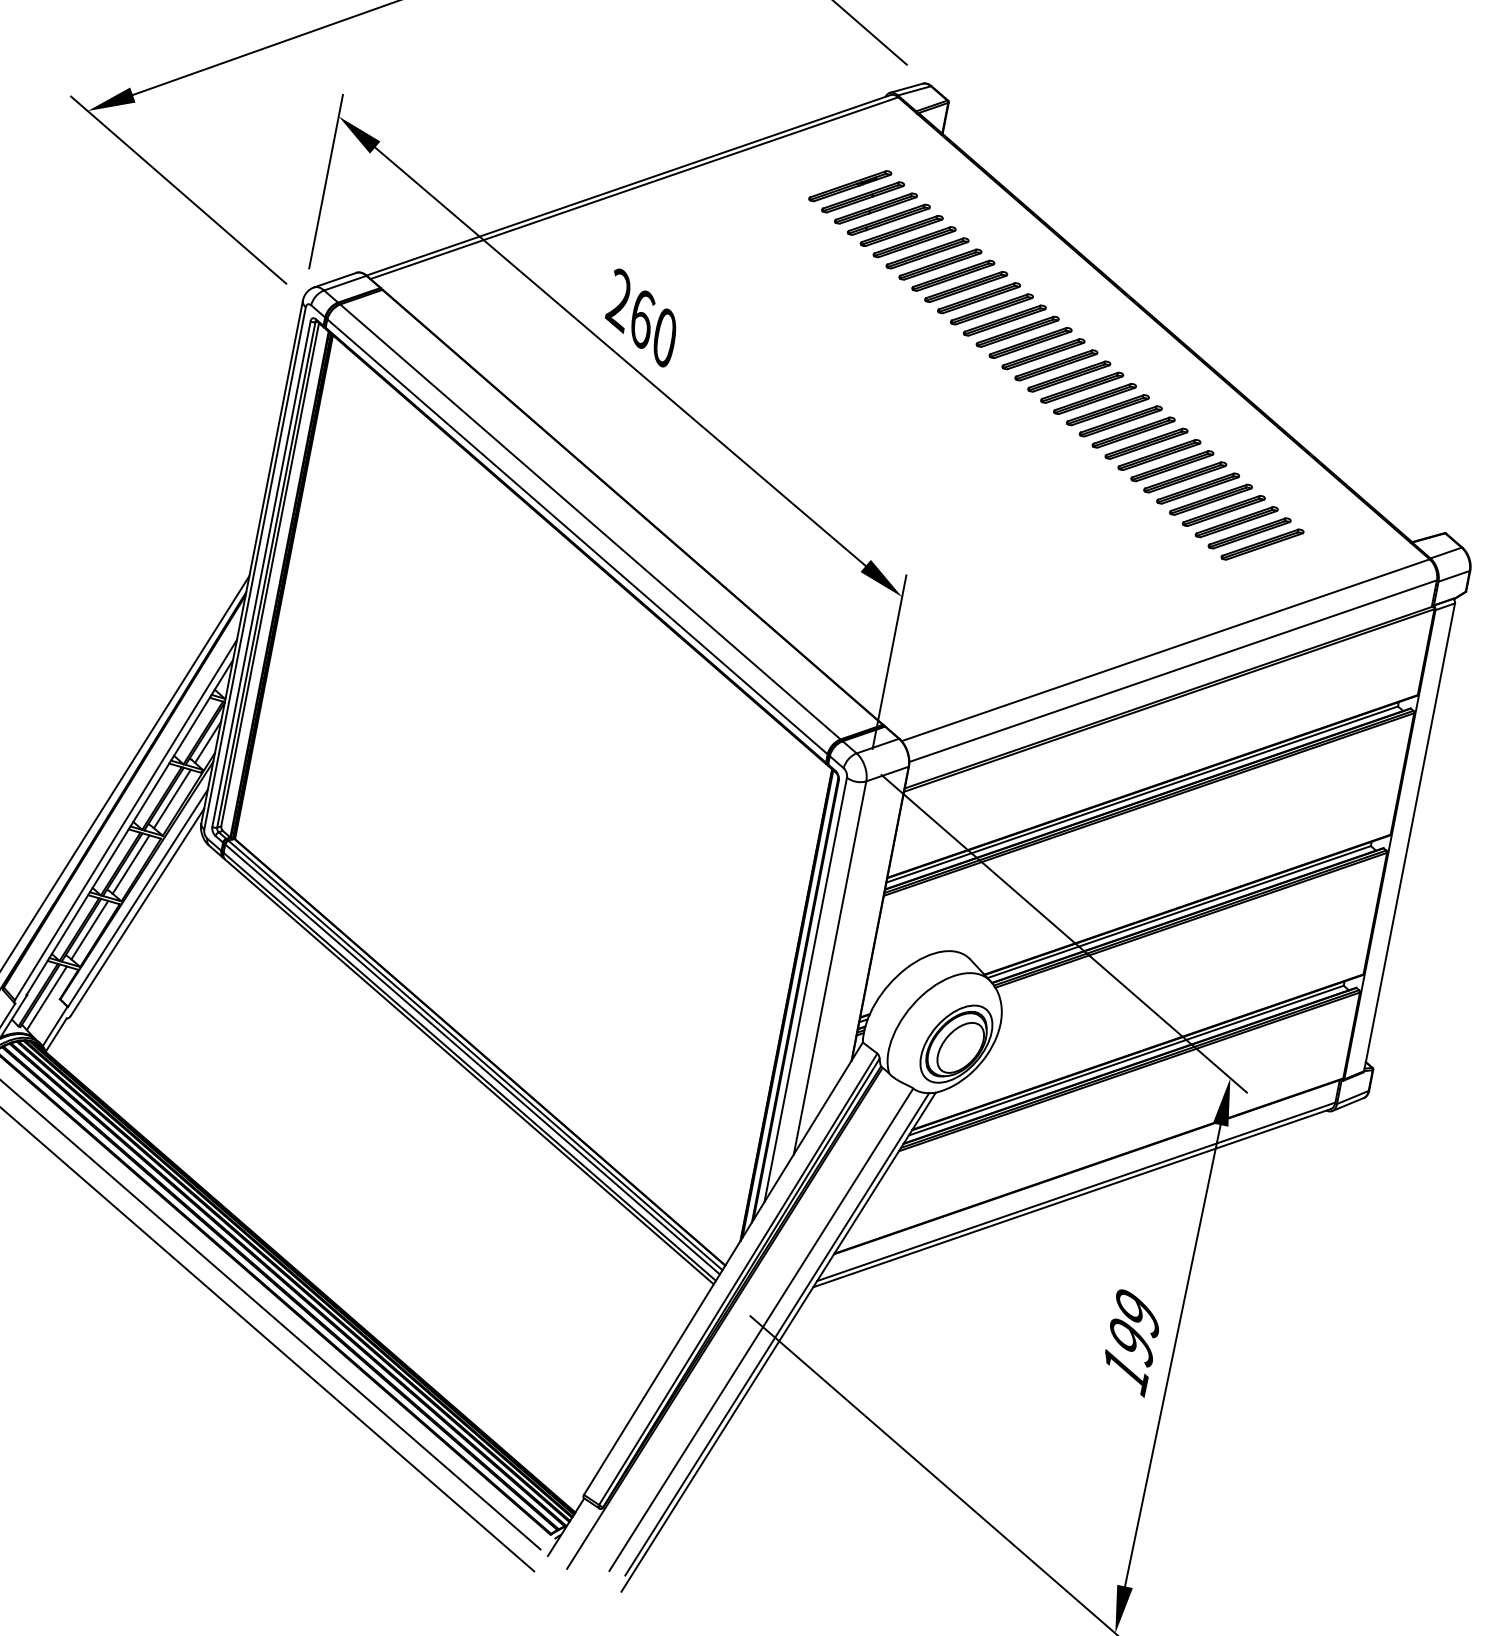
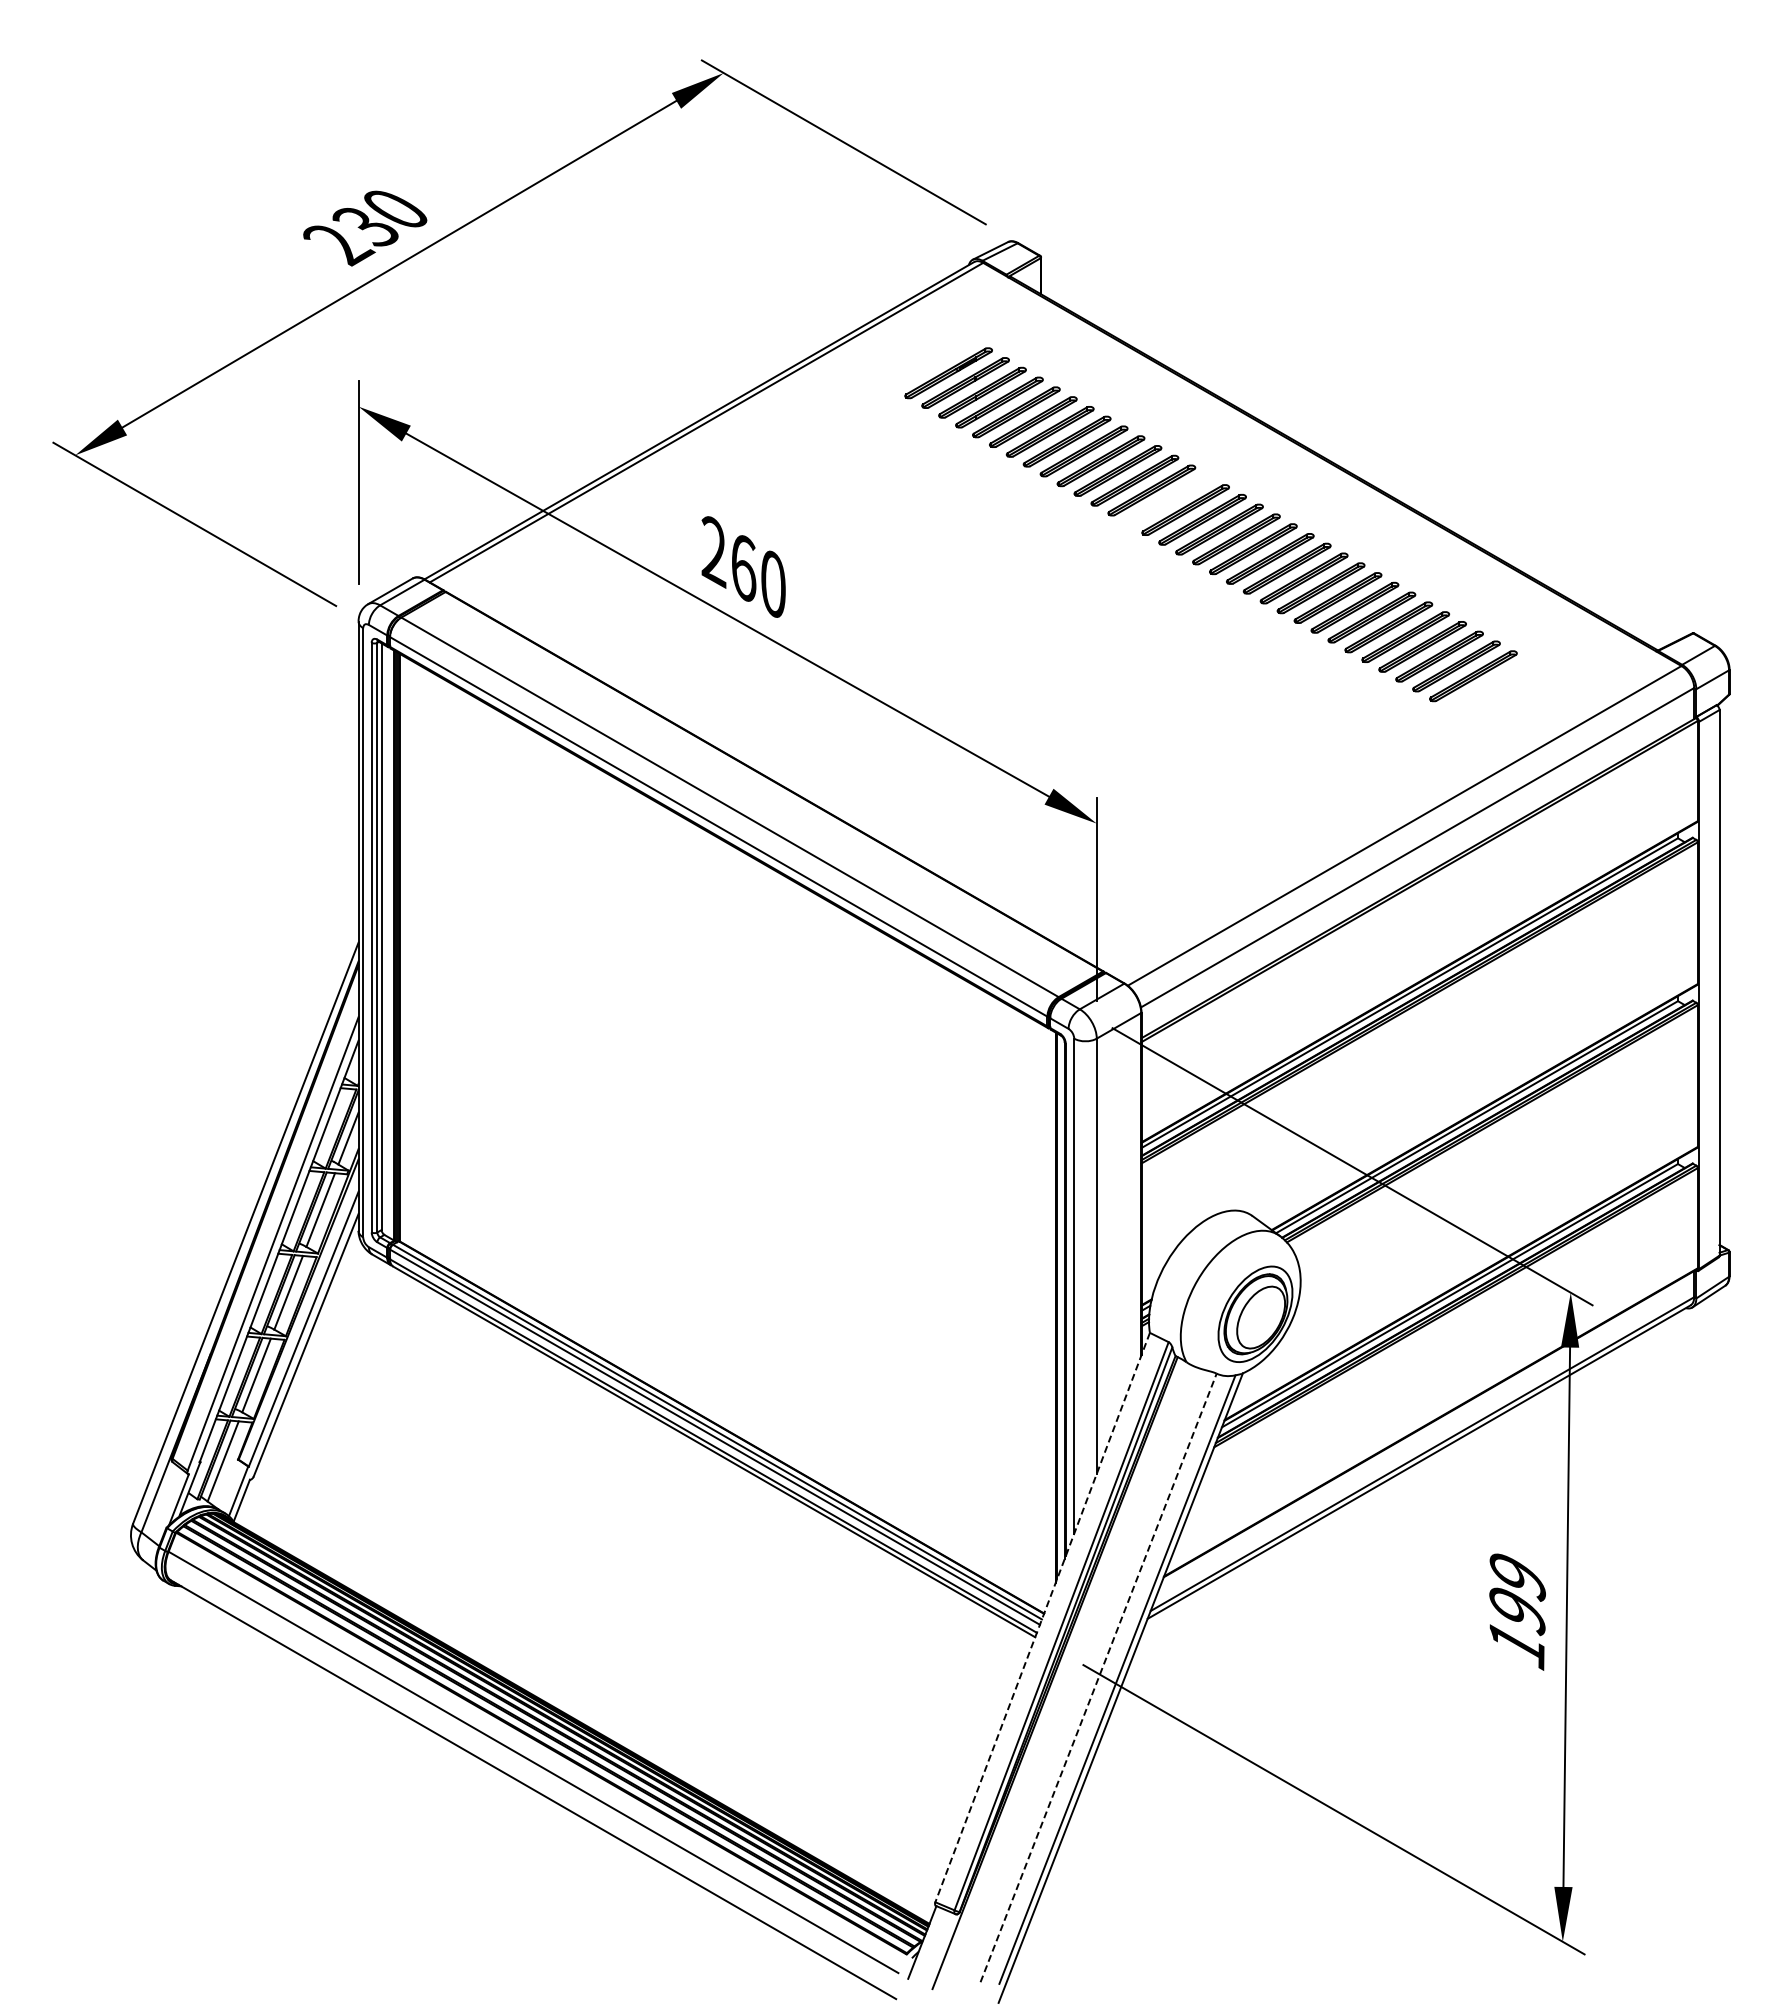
part: (1017, 331) -> (1168, 500), removed
part: (1262, 544) -> (1490, 685), removed
line: (723, 1269) -> (1042, 1618), solid -> dashed
line: (761, 1329) -> (1098, 1677), solid -> dashed

